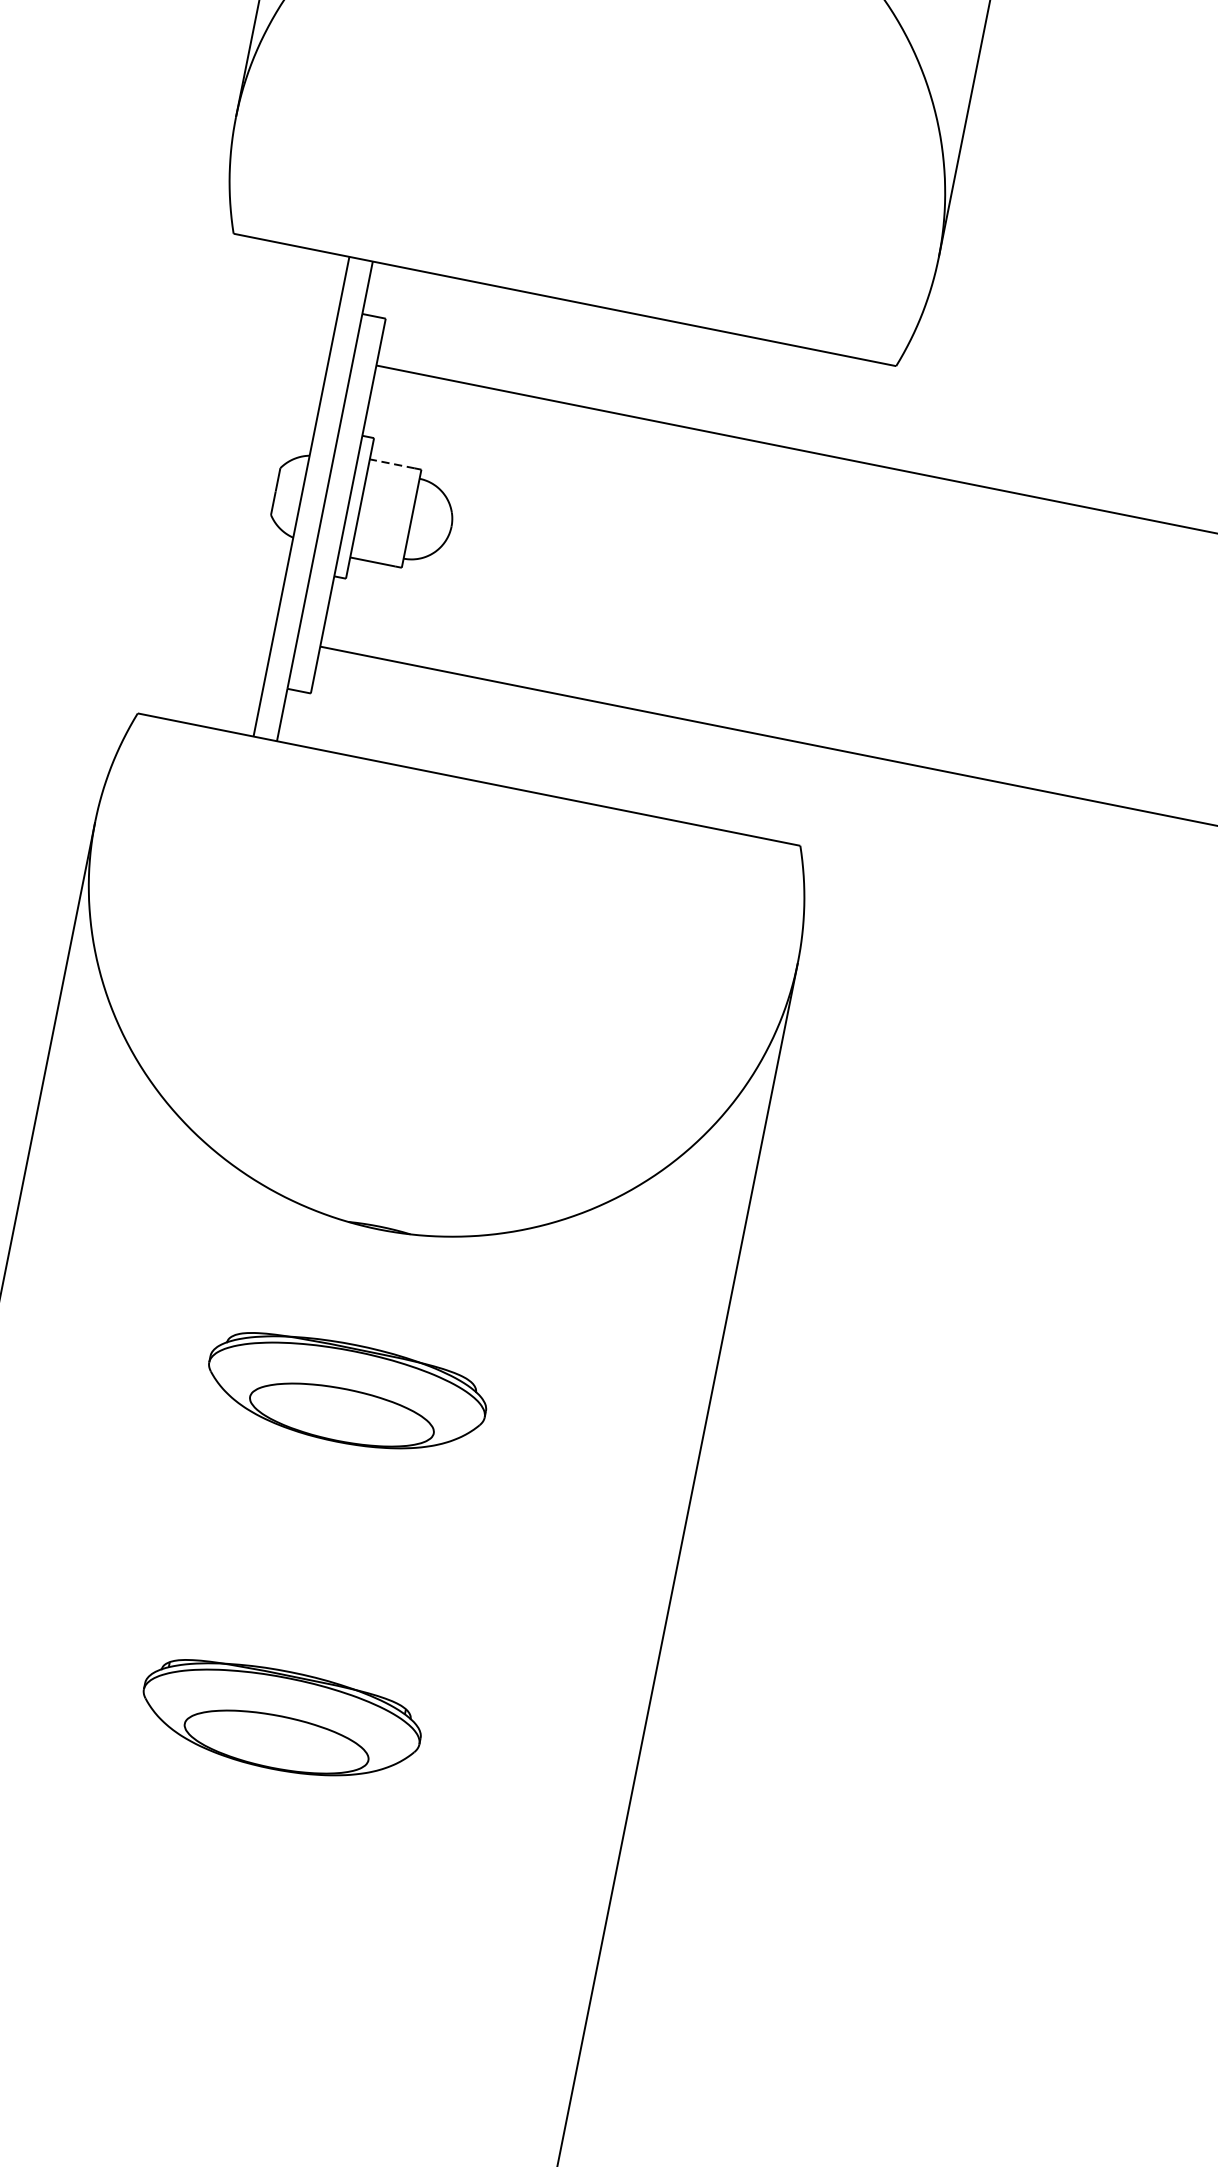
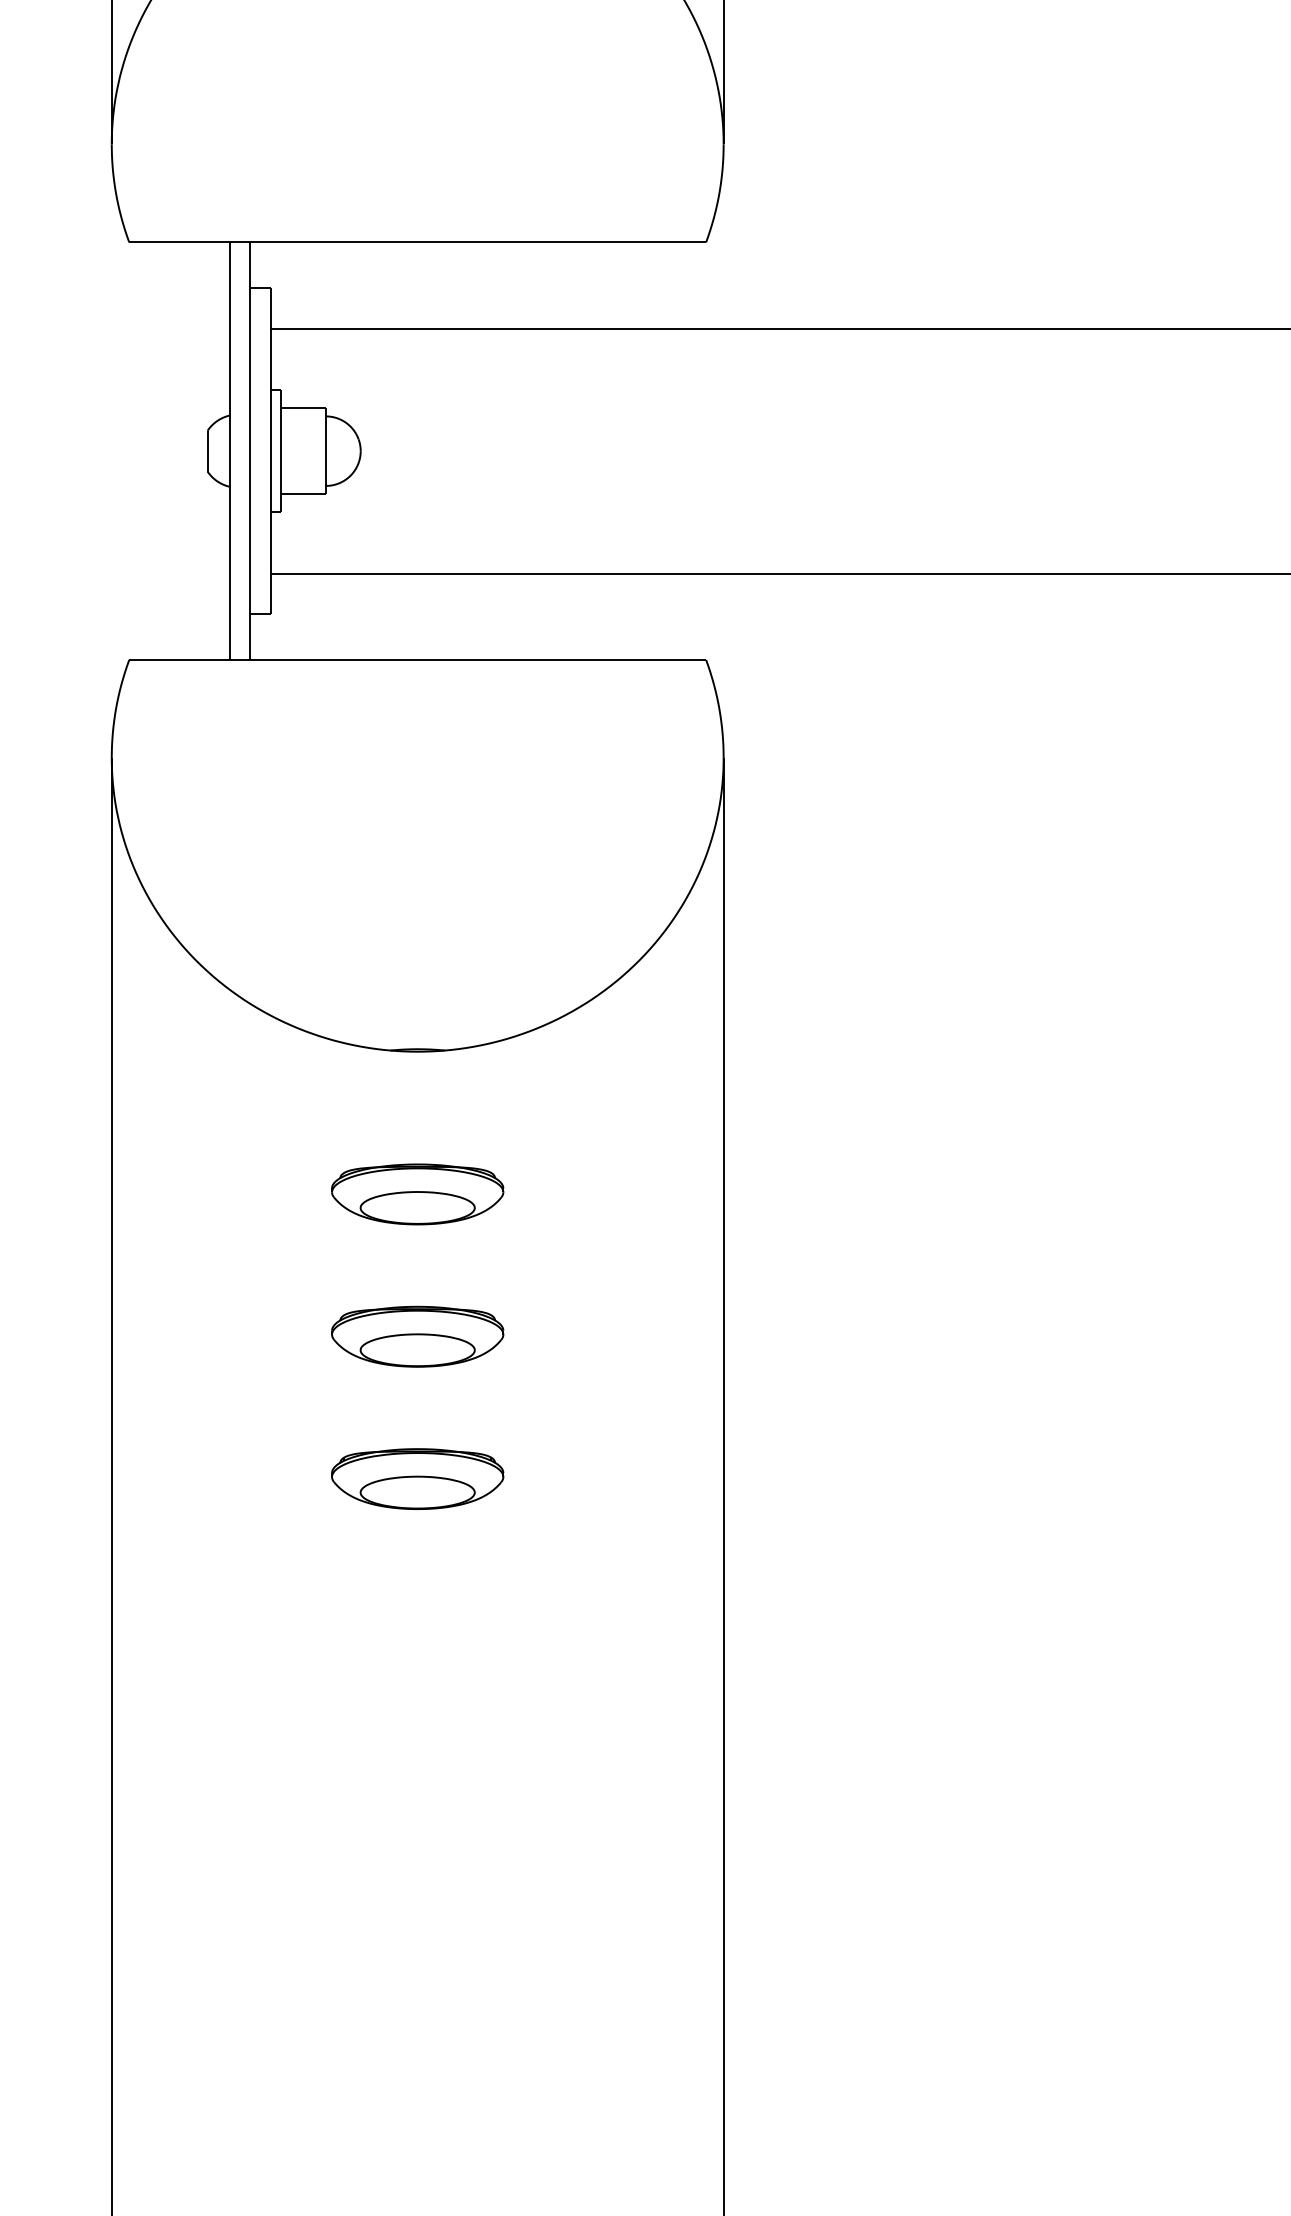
line: (392, 463) -> (300, 408), dashed -> solid
part: (346, 1393) -> (417, 1194), size x0.71
part: (313, 1556) -> (417, 1336), added
part: (280, 1719) -> (417, 1478), size x0.71

